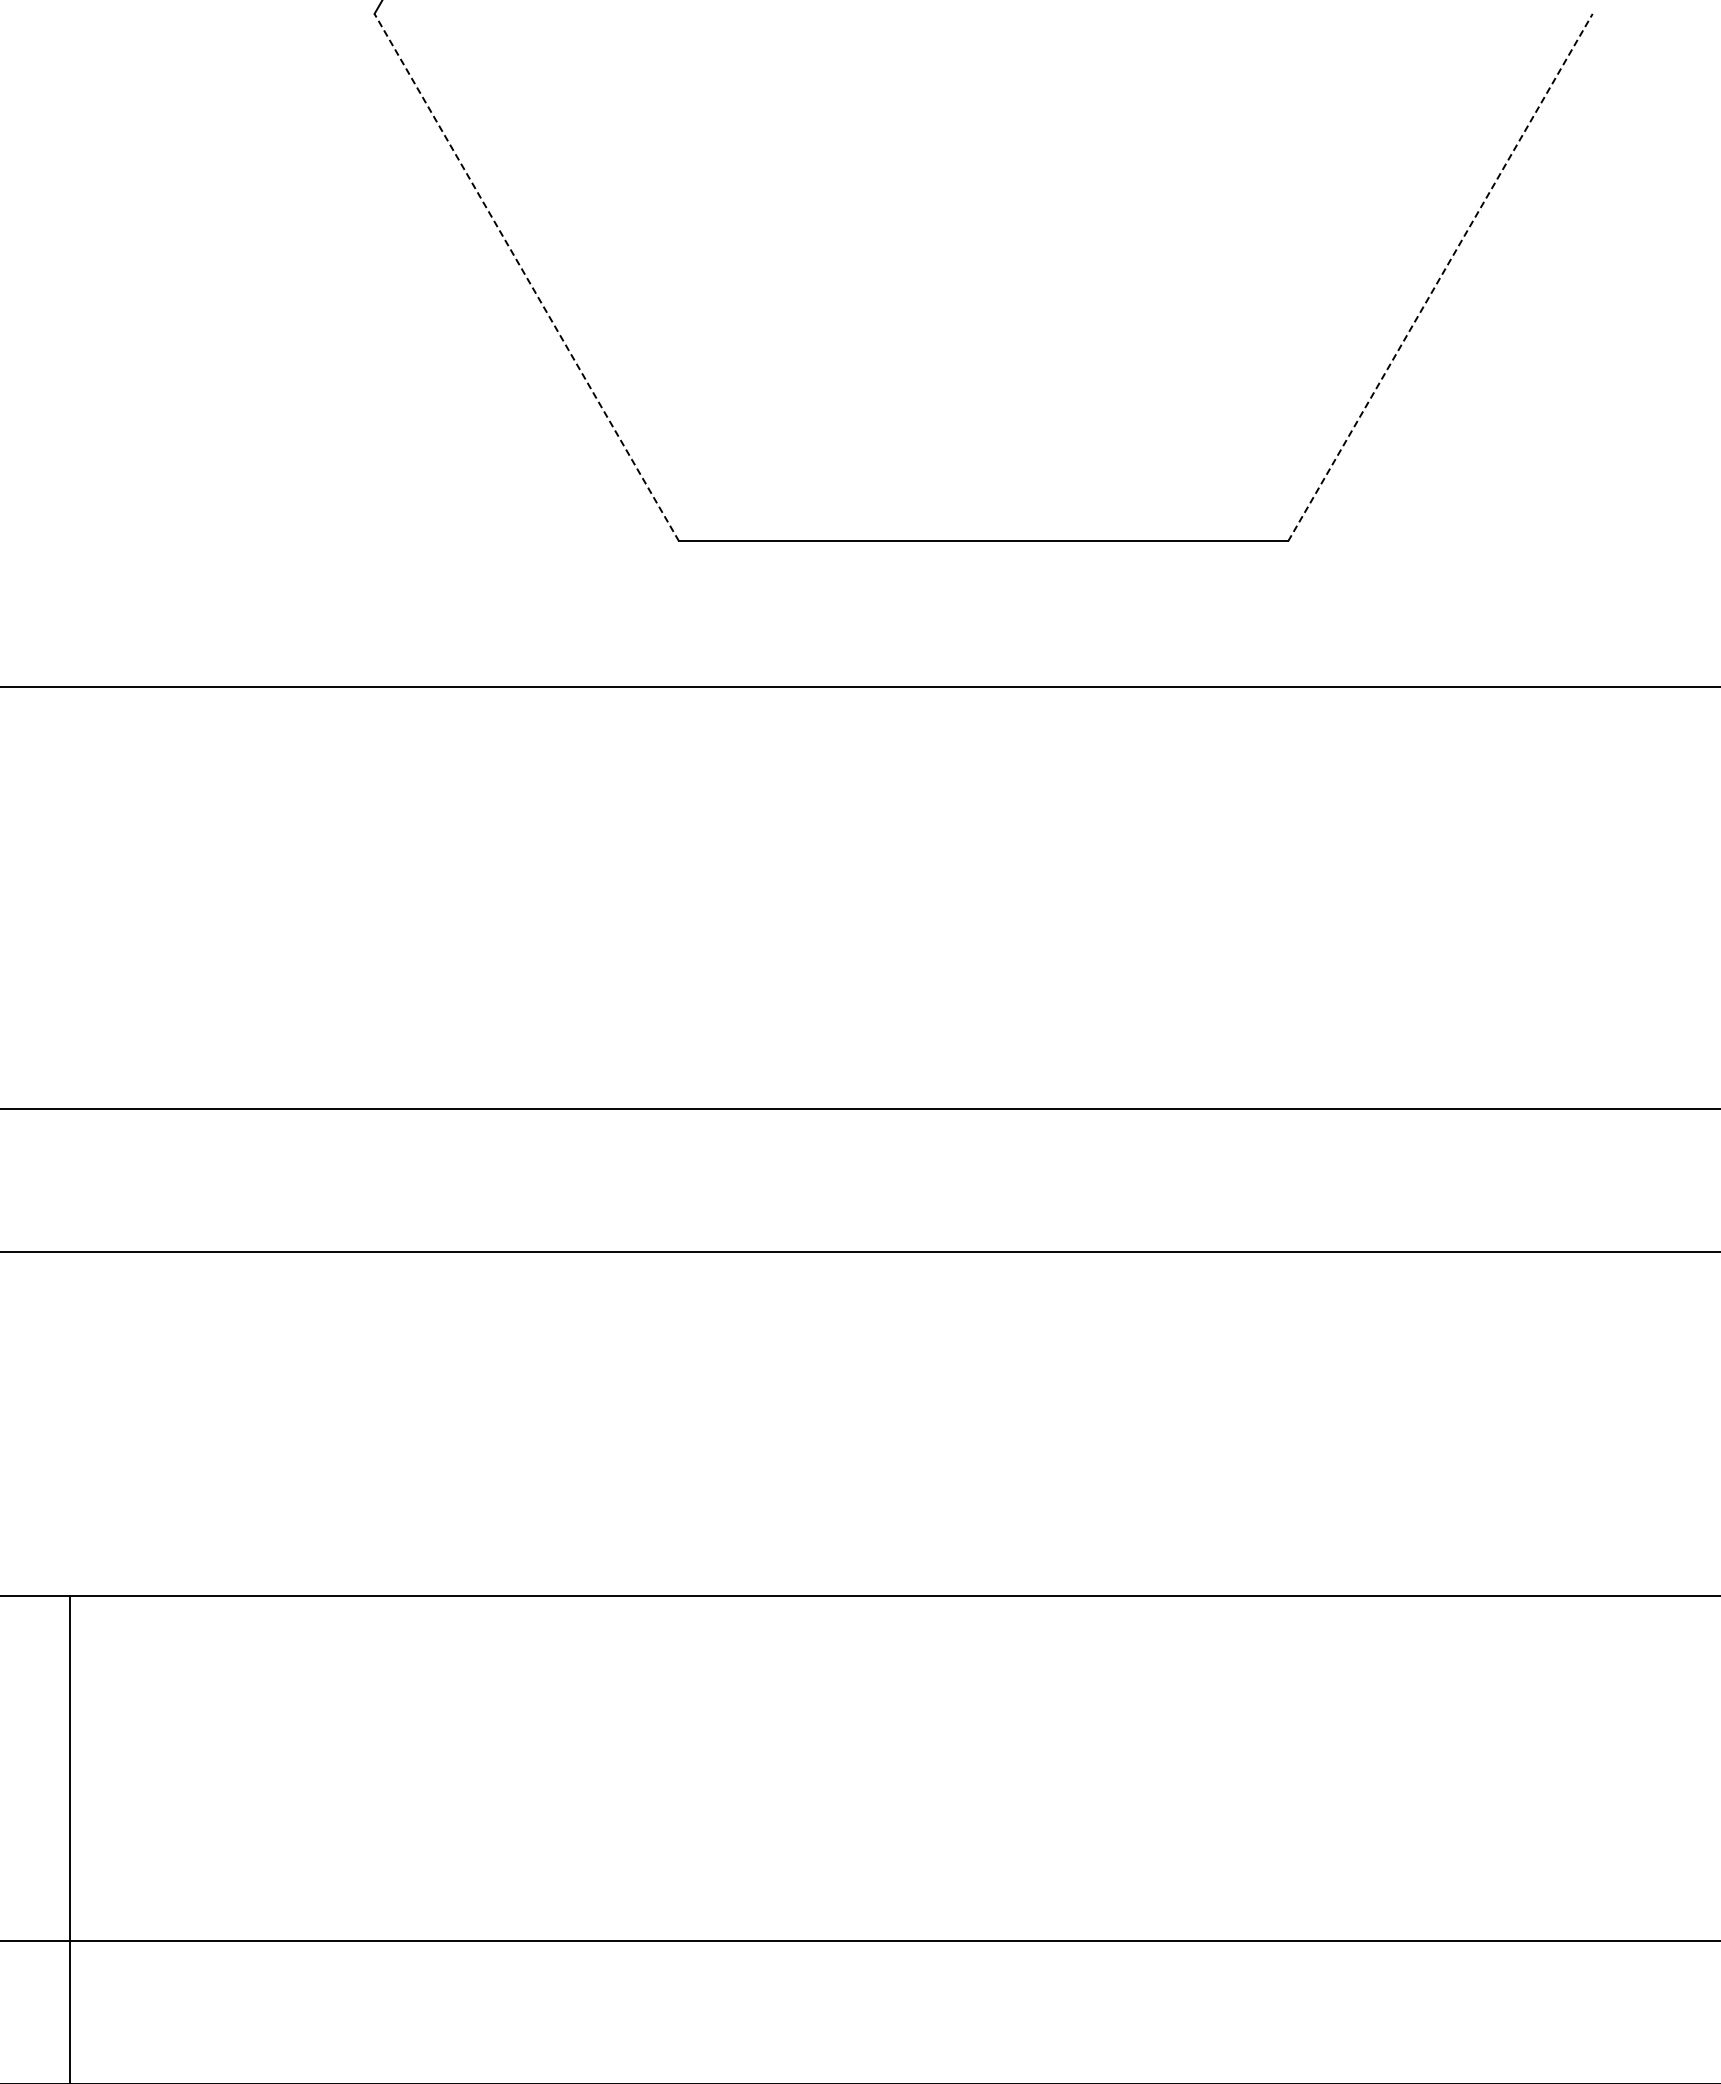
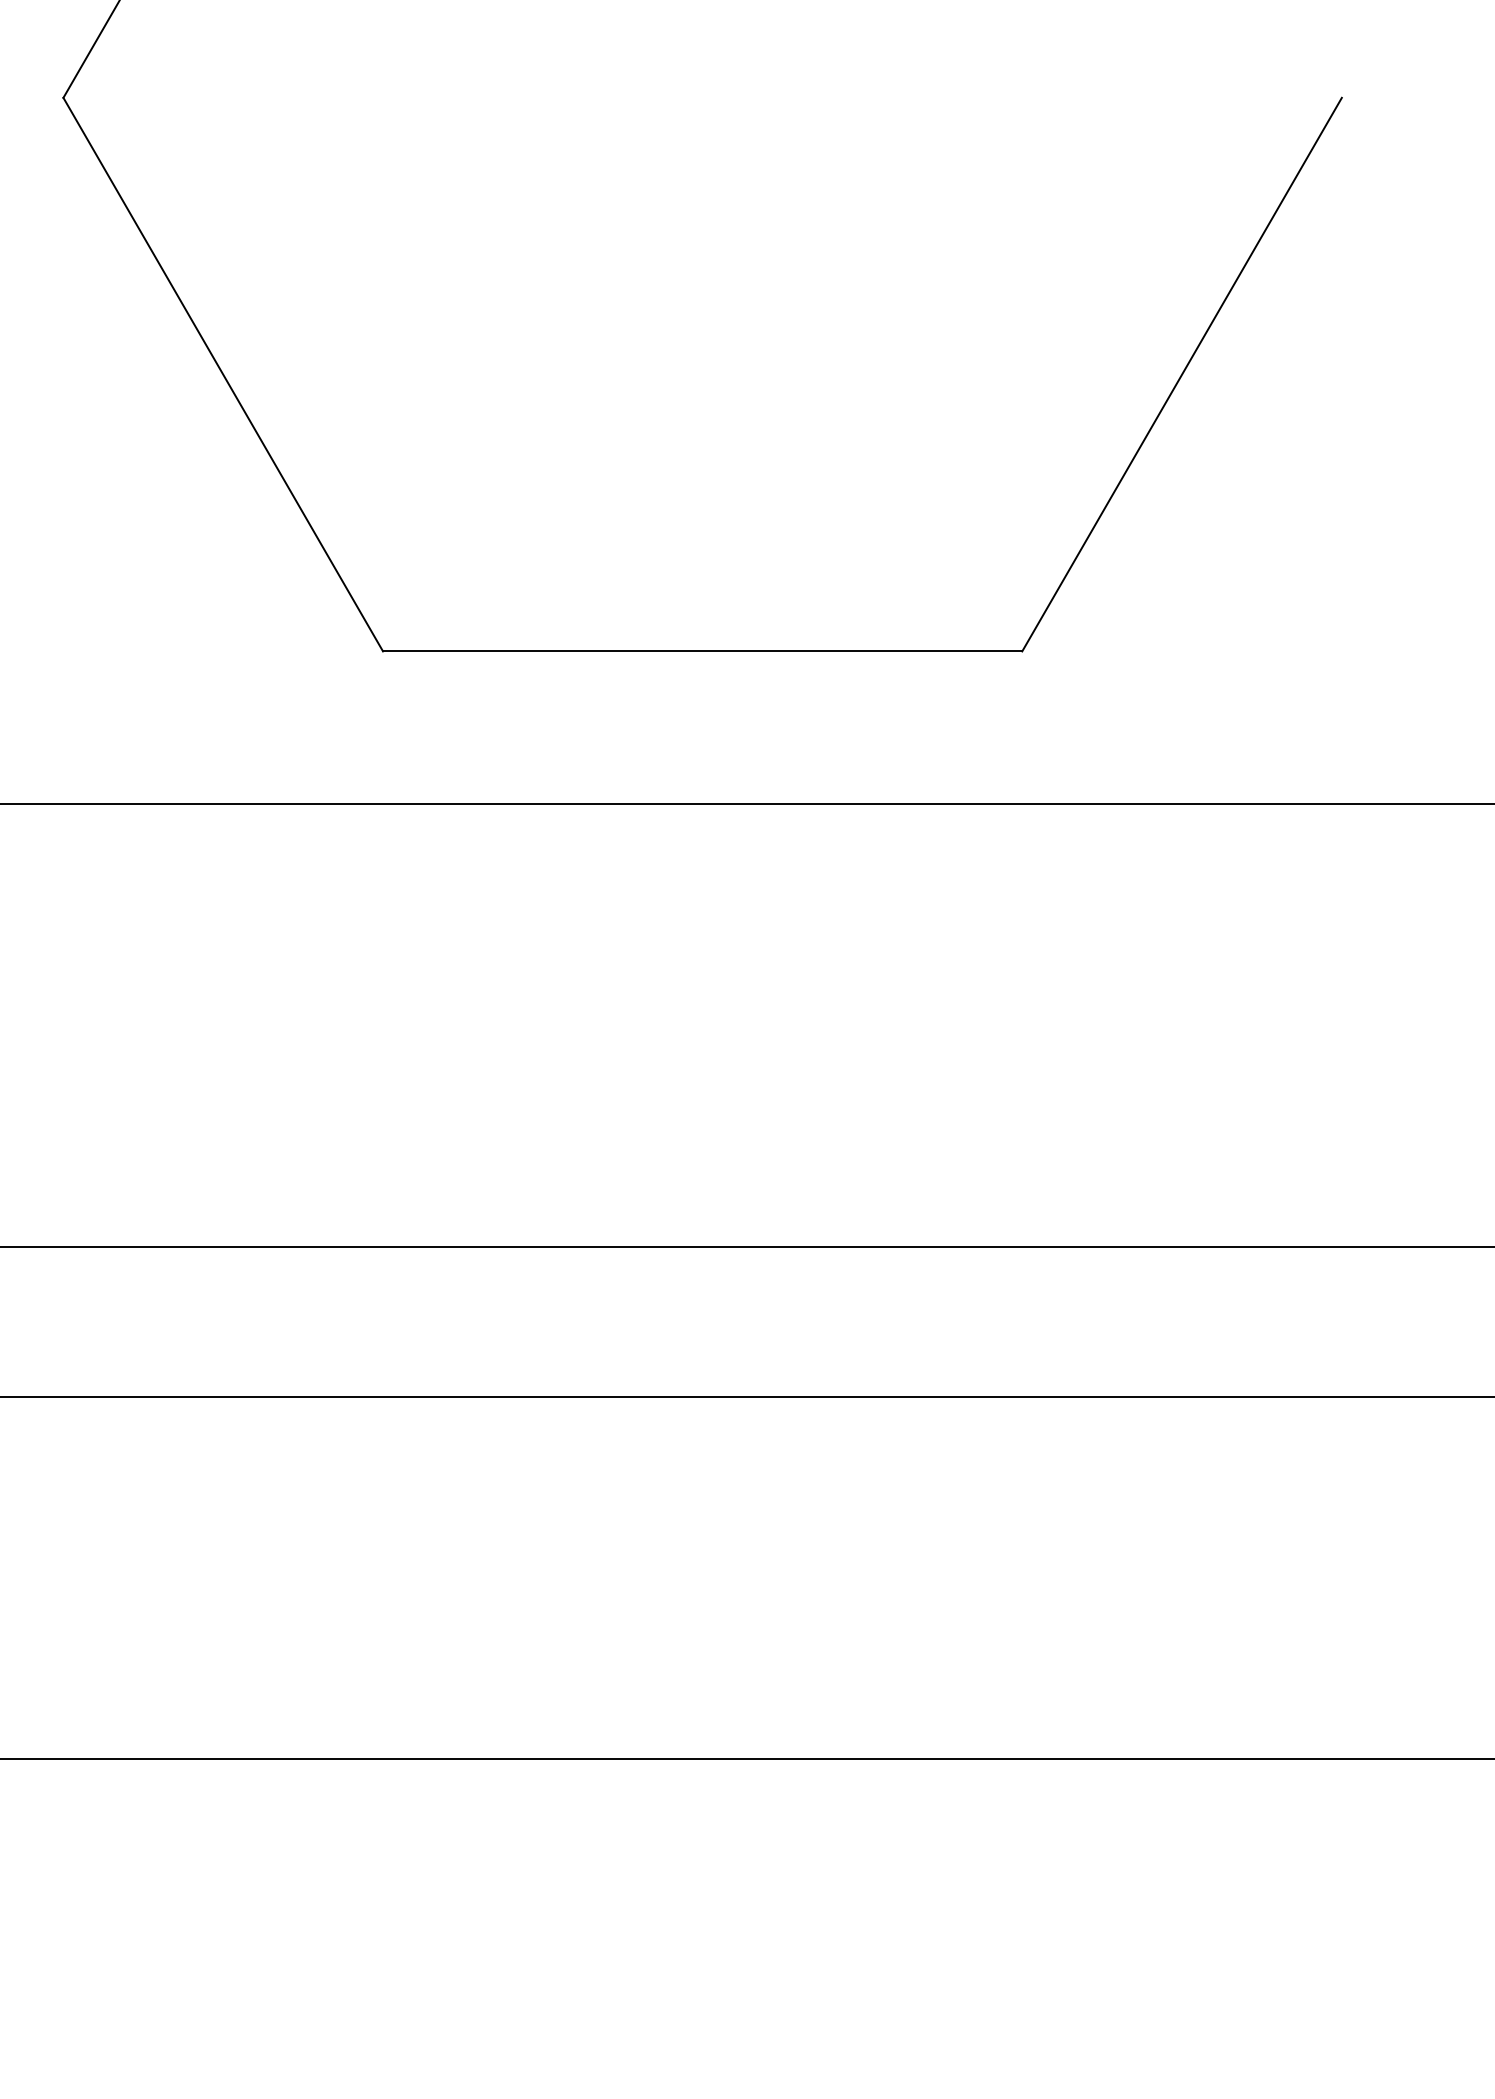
line: (526, 277) -> (222, 374), dashed -> solid
line: (1440, 277) -> (1182, 374), dashed -> solid

